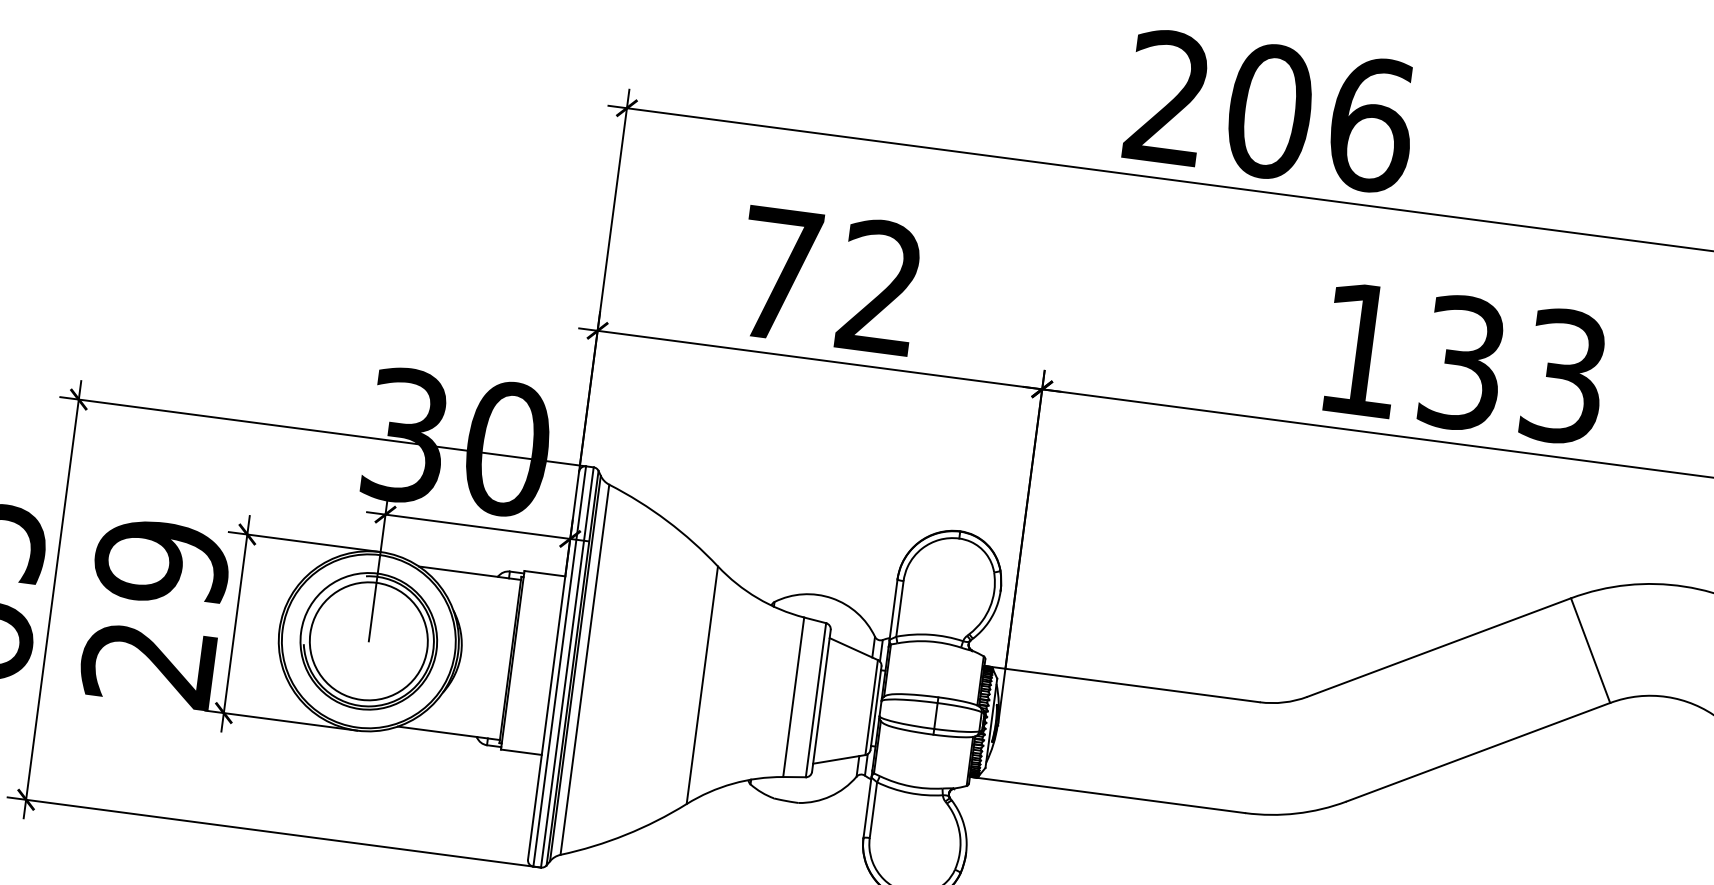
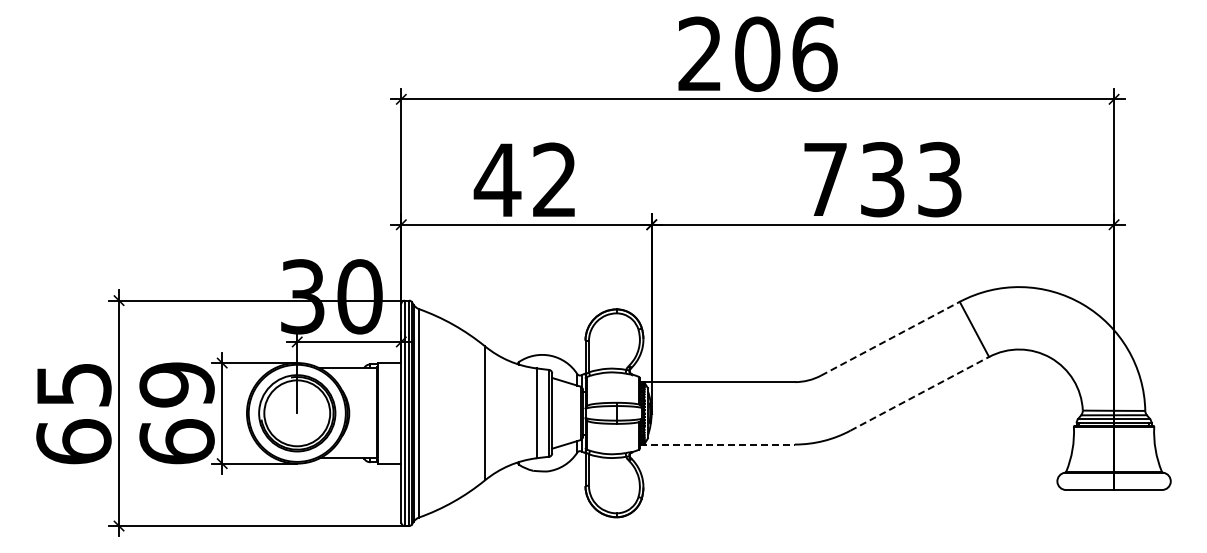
text: (778, 273) -> (497, 179), 72 -> 42
text: (1361, 349) -> (825, 179), 133 -> 733
line: (1439, 647) -> (890, 338), solid -> dashed
text: (147, 663) -> (176, 441), 29 -> 69
line: (1478, 751) -> (919, 393), solid -> dashed
line: (1107, 794) -> (717, 444), solid -> dashed

